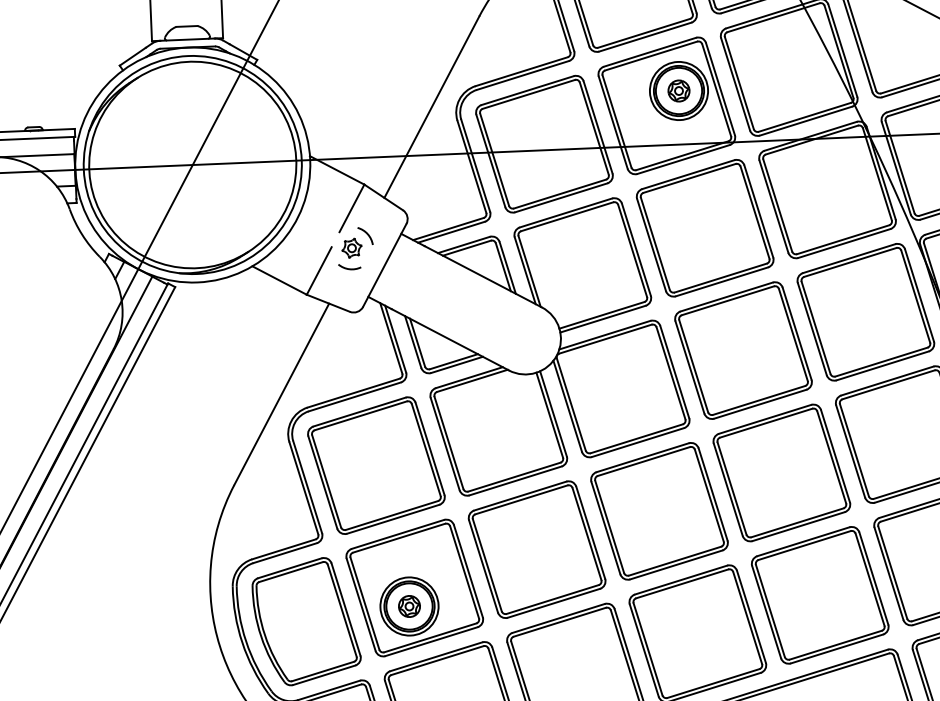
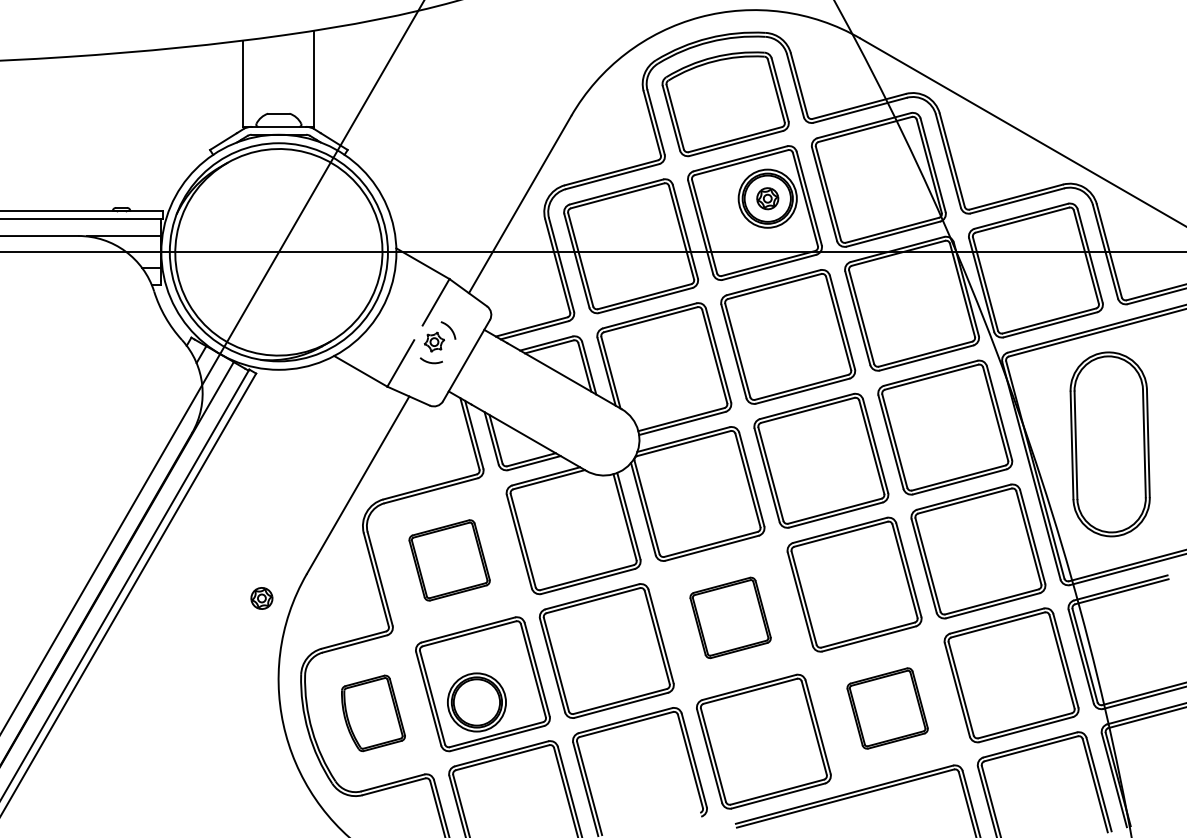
part: (376, 465) -> (449, 560), size x0.6
part: (659, 510) -> (730, 617), size x0.6
part: (819, 595) -> (887, 708), size x0.6
part: (409, 606) -> (261, 598), moved
part: (306, 621) -> (373, 713), size x0.6

